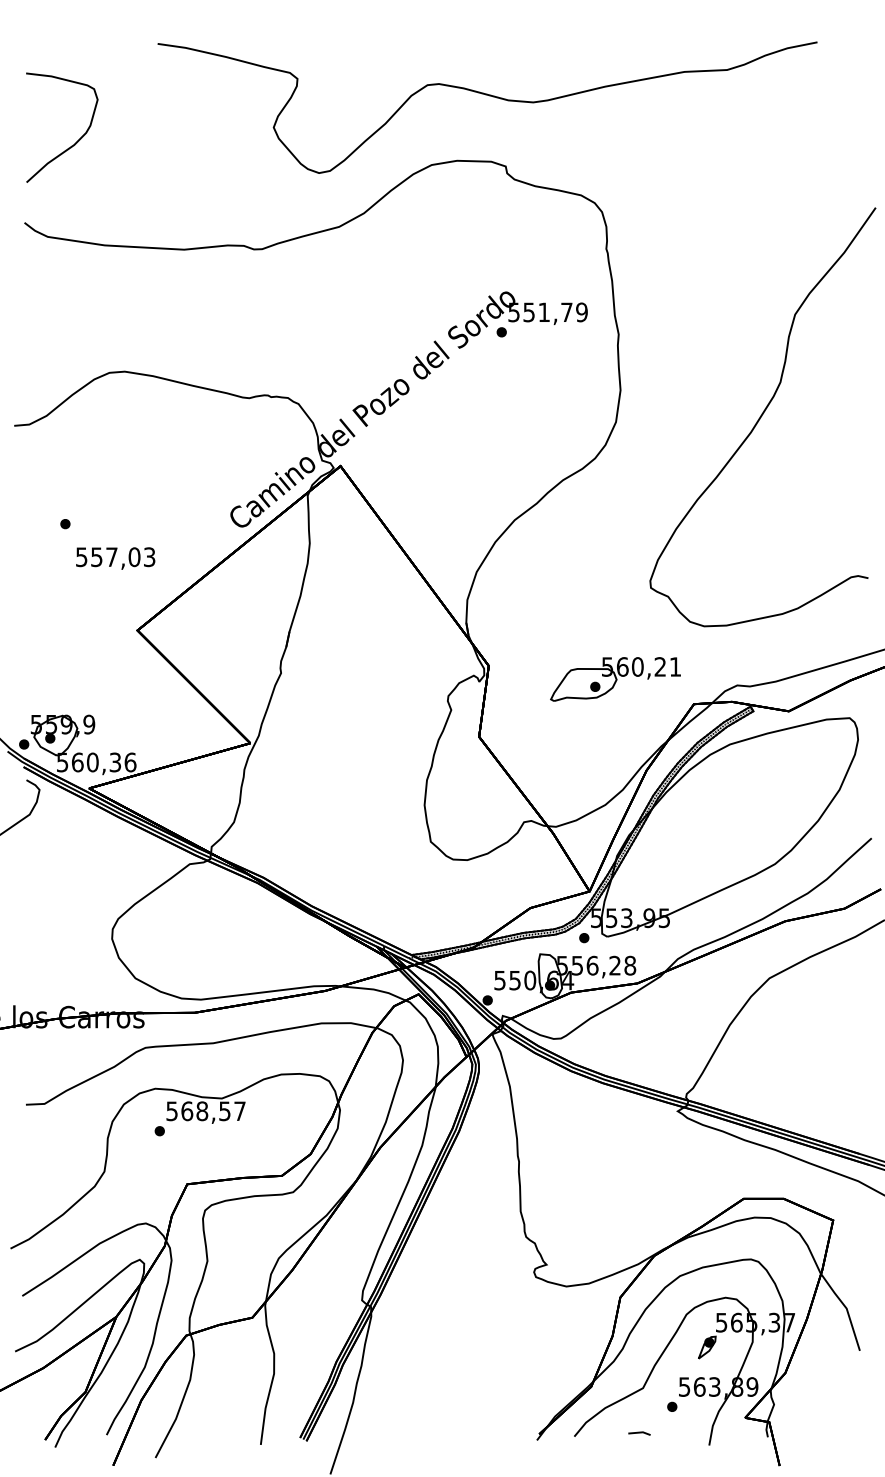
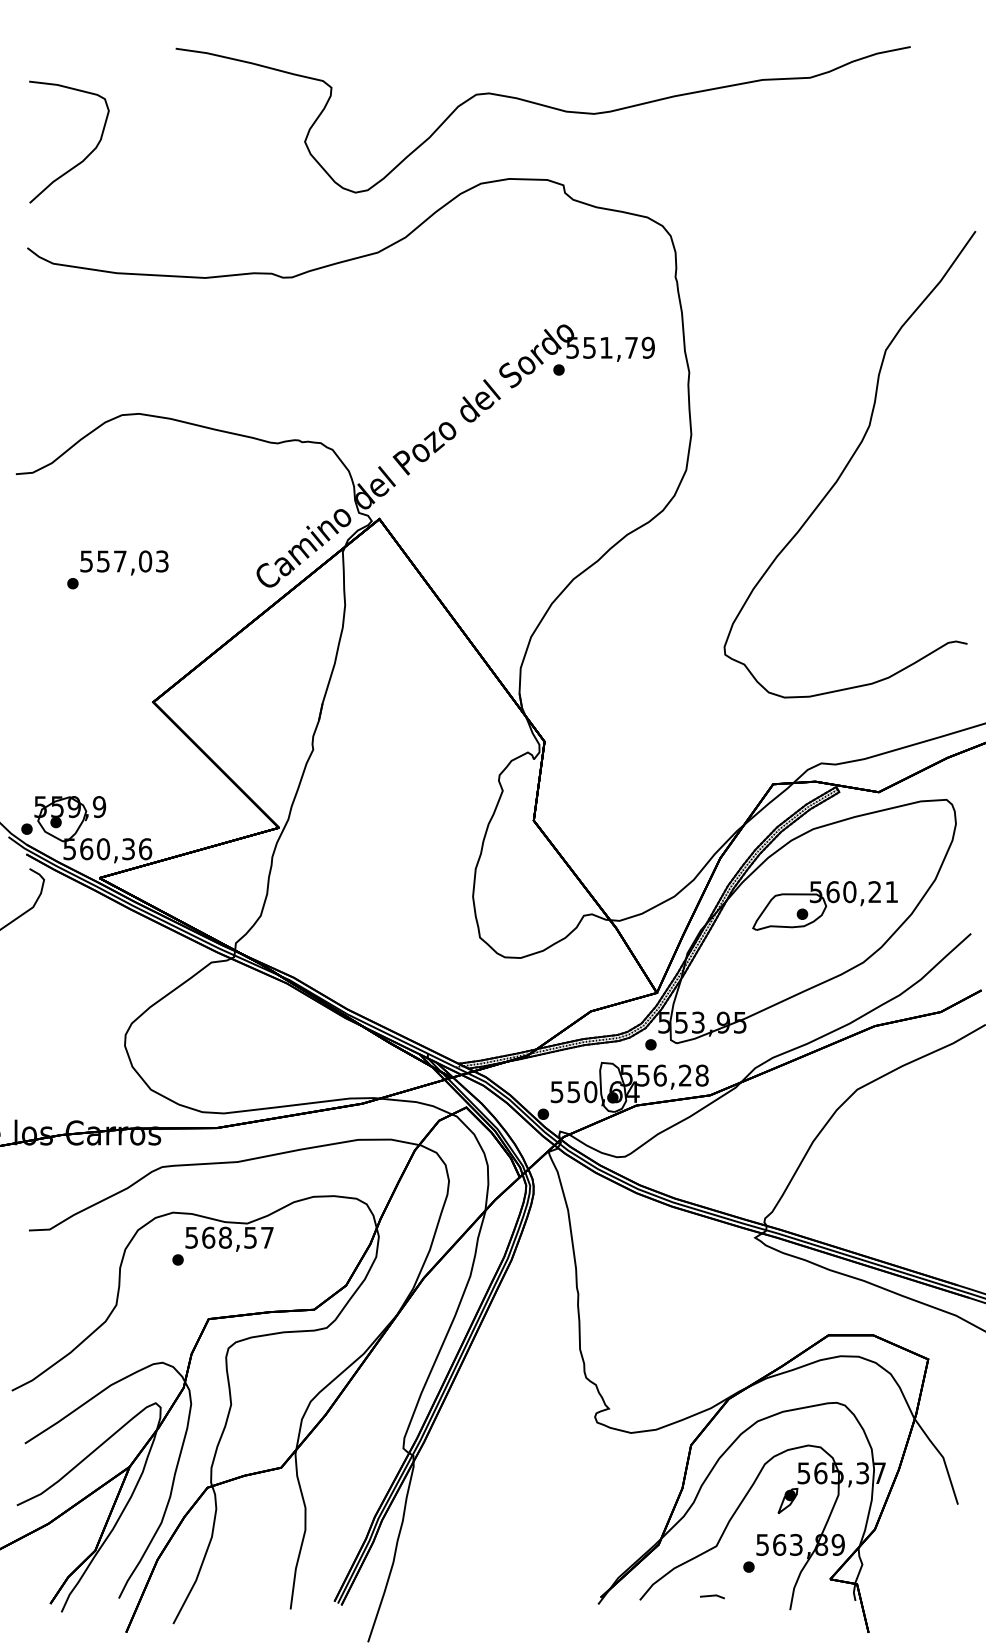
text: (115, 558) -> (124, 562), moved
part: (615, 679) -> (824, 906), moved

